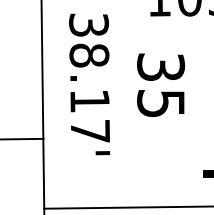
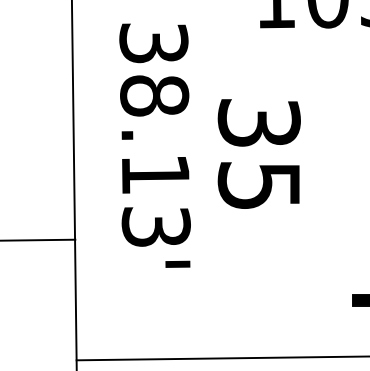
text: (161, 85) -> (260, 154), moved
text: (90, 131) -> (156, 226), 38.17' -> 38.13'

